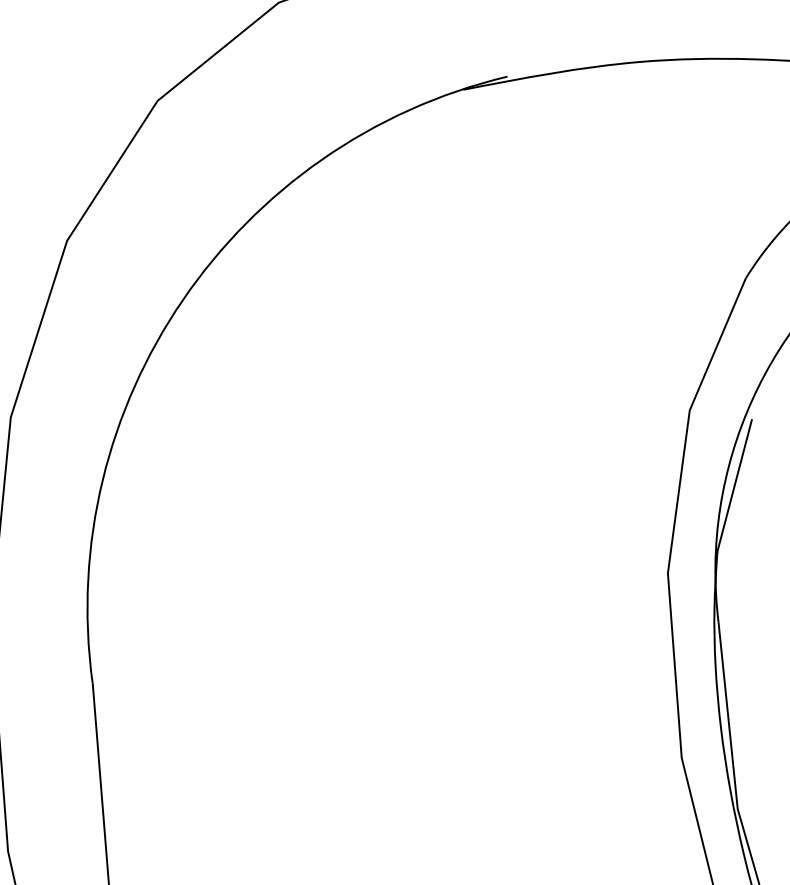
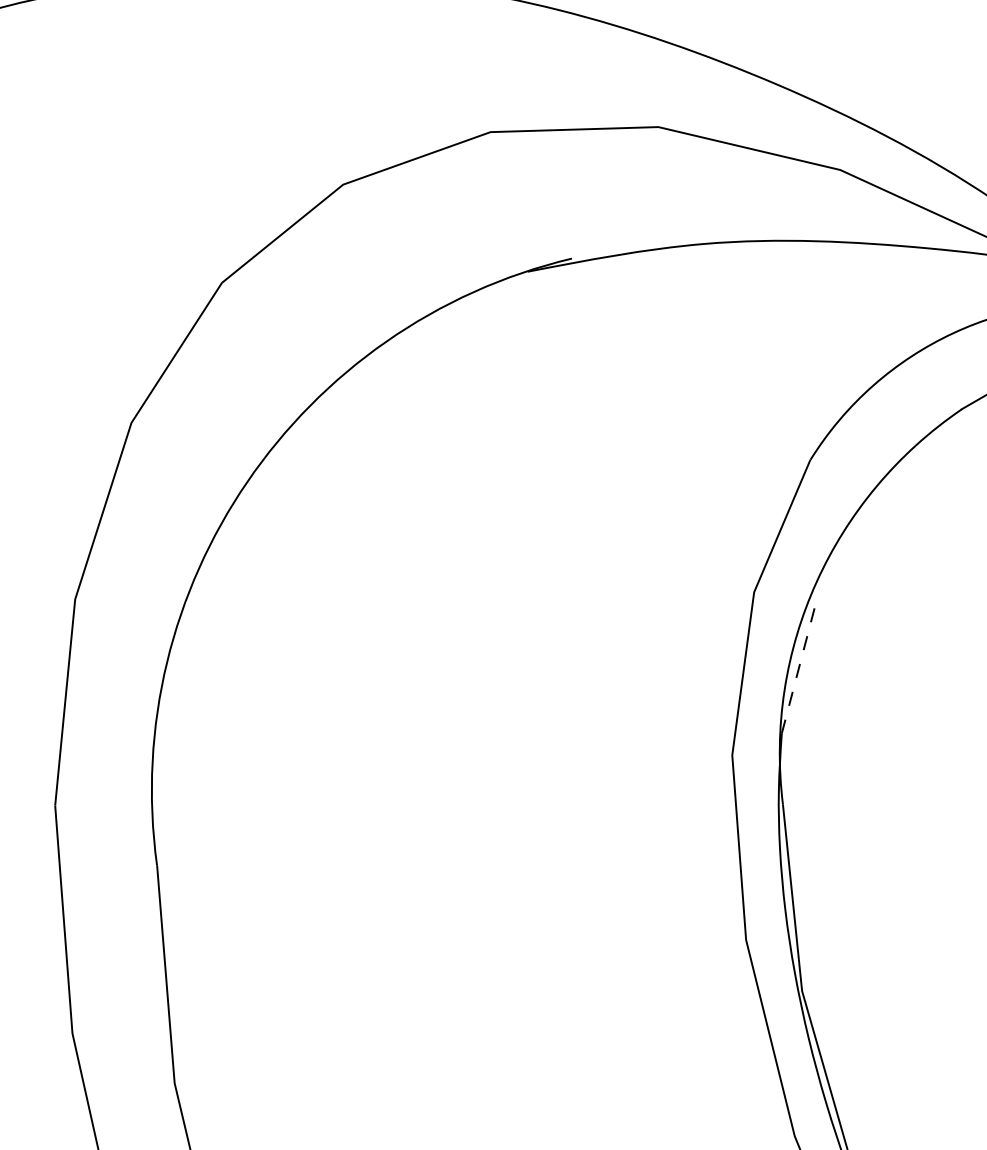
line: (735, 485) -> (799, 667), solid -> dashed

